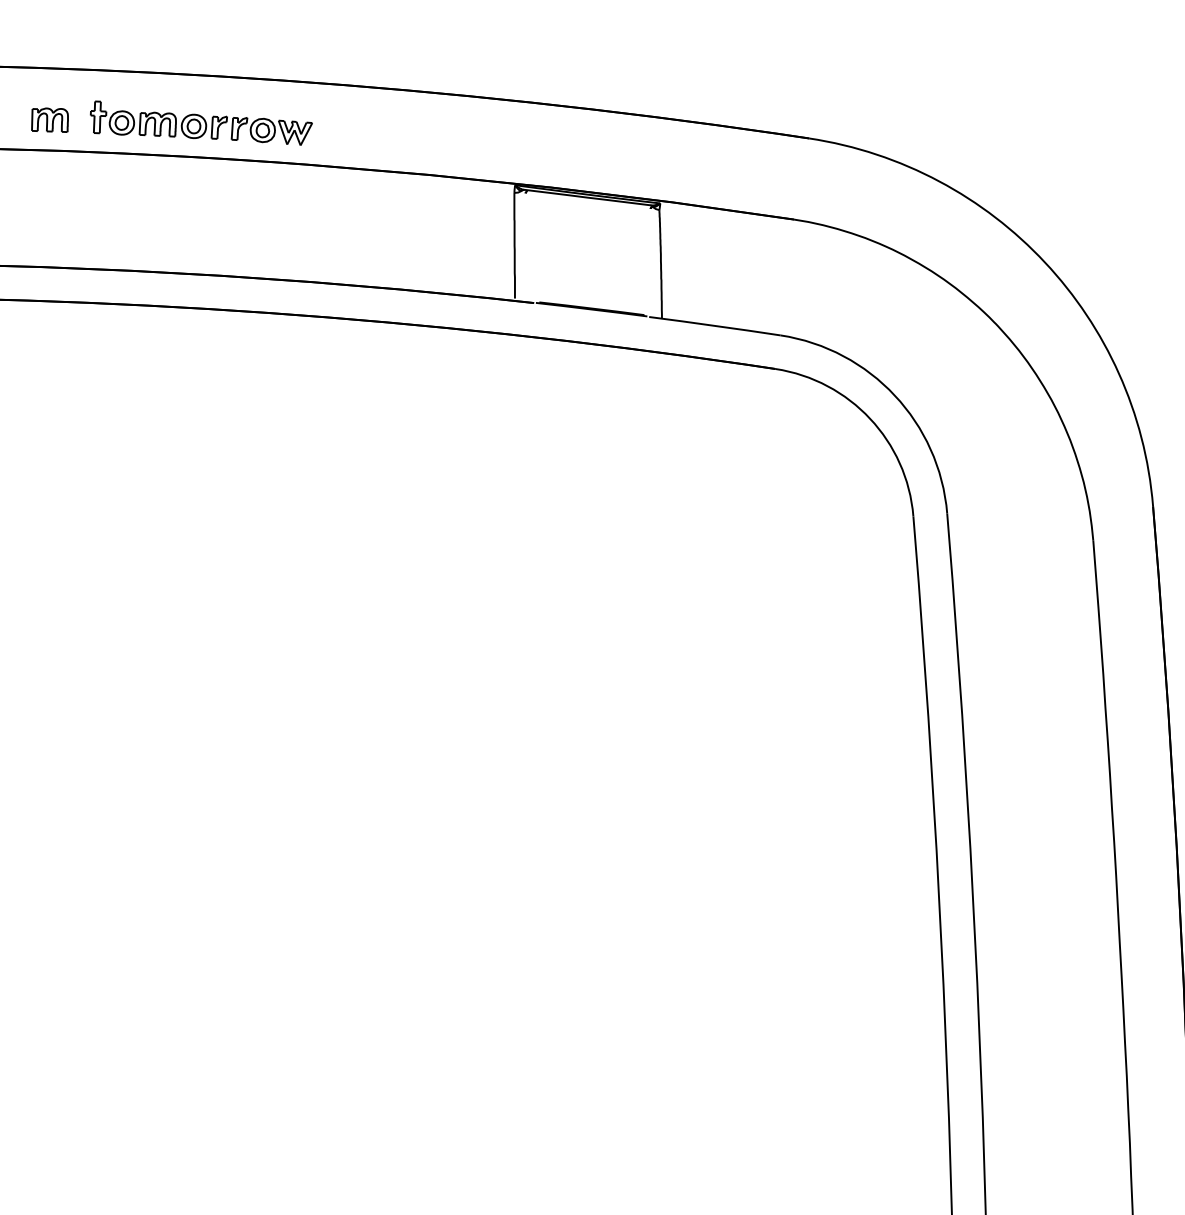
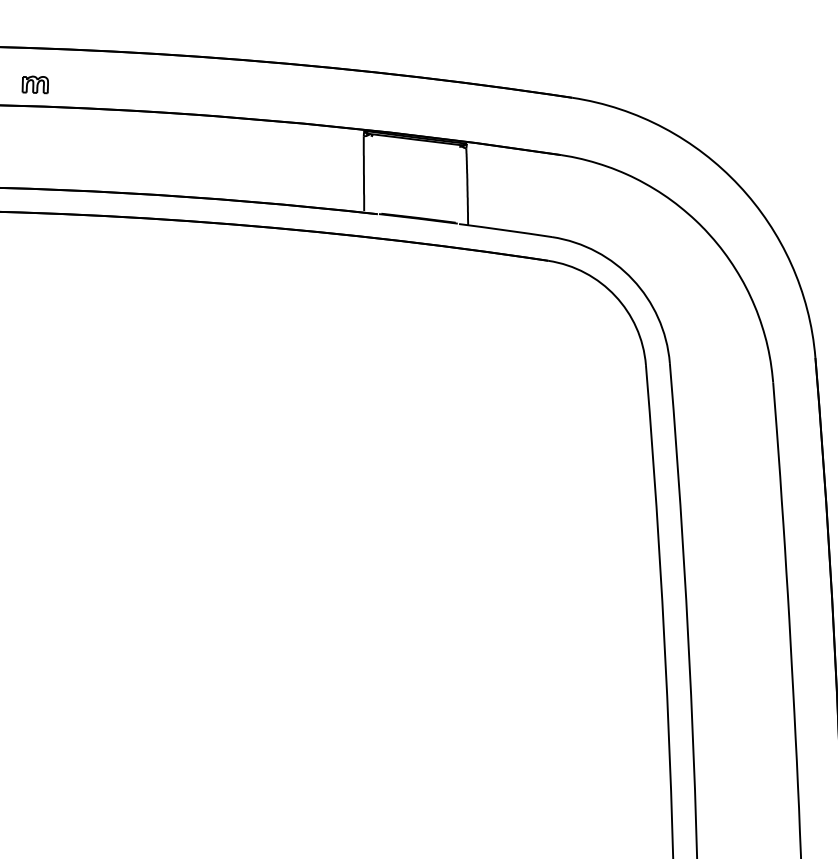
part: (200, 122) -> (141, 86), removed

